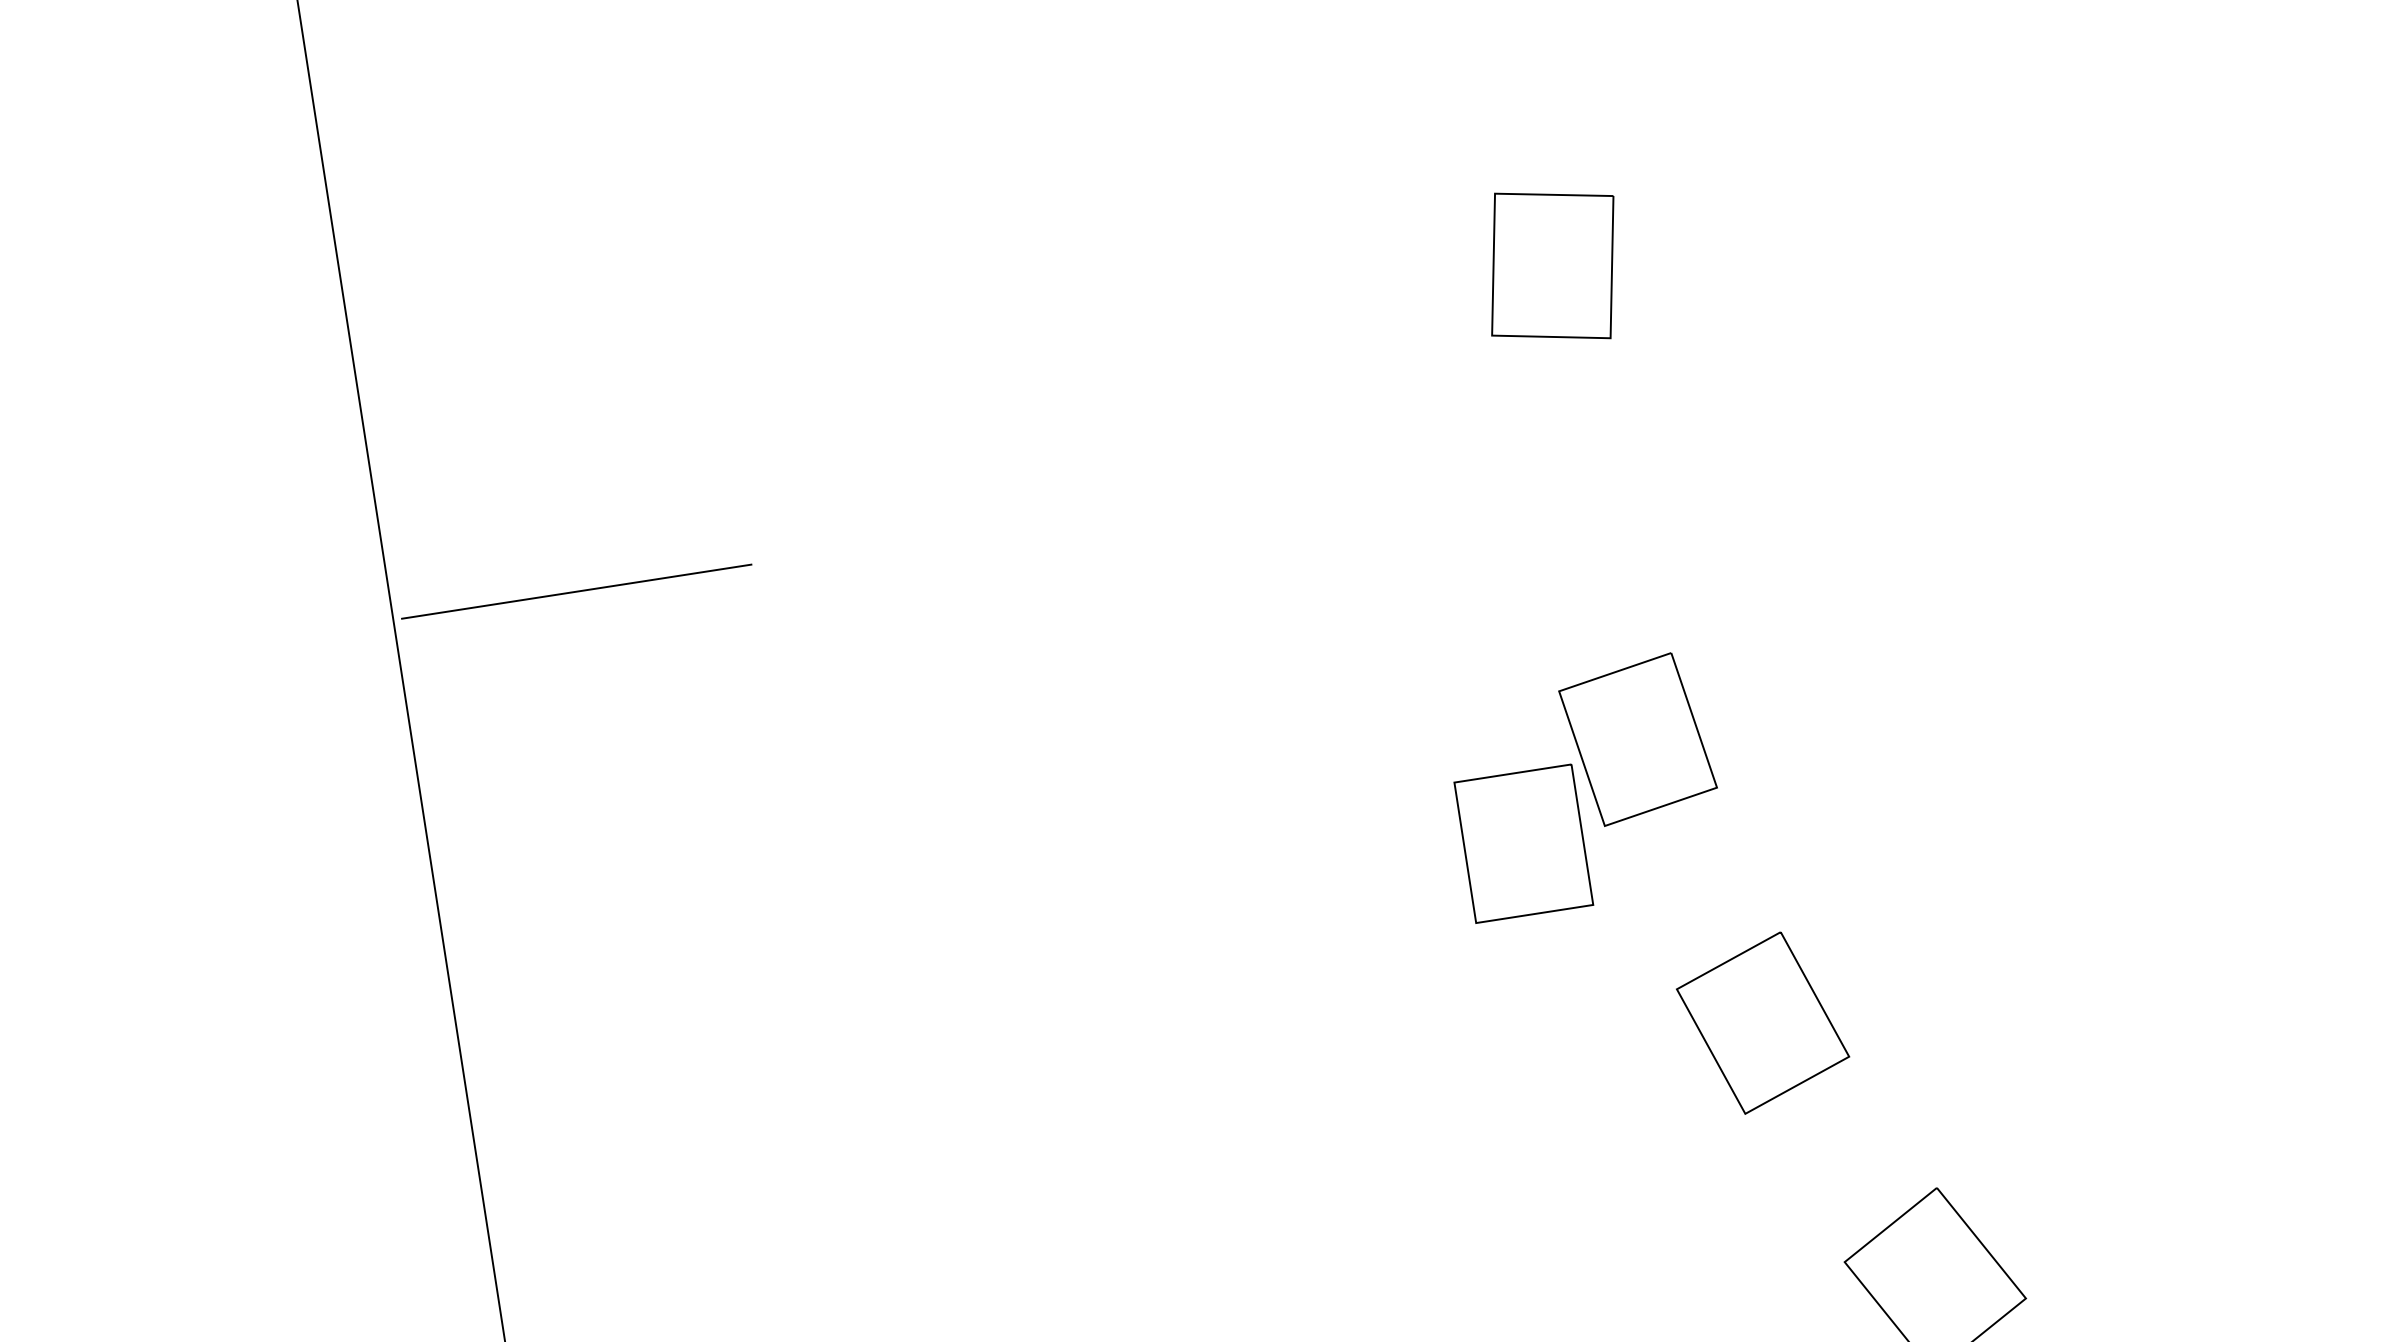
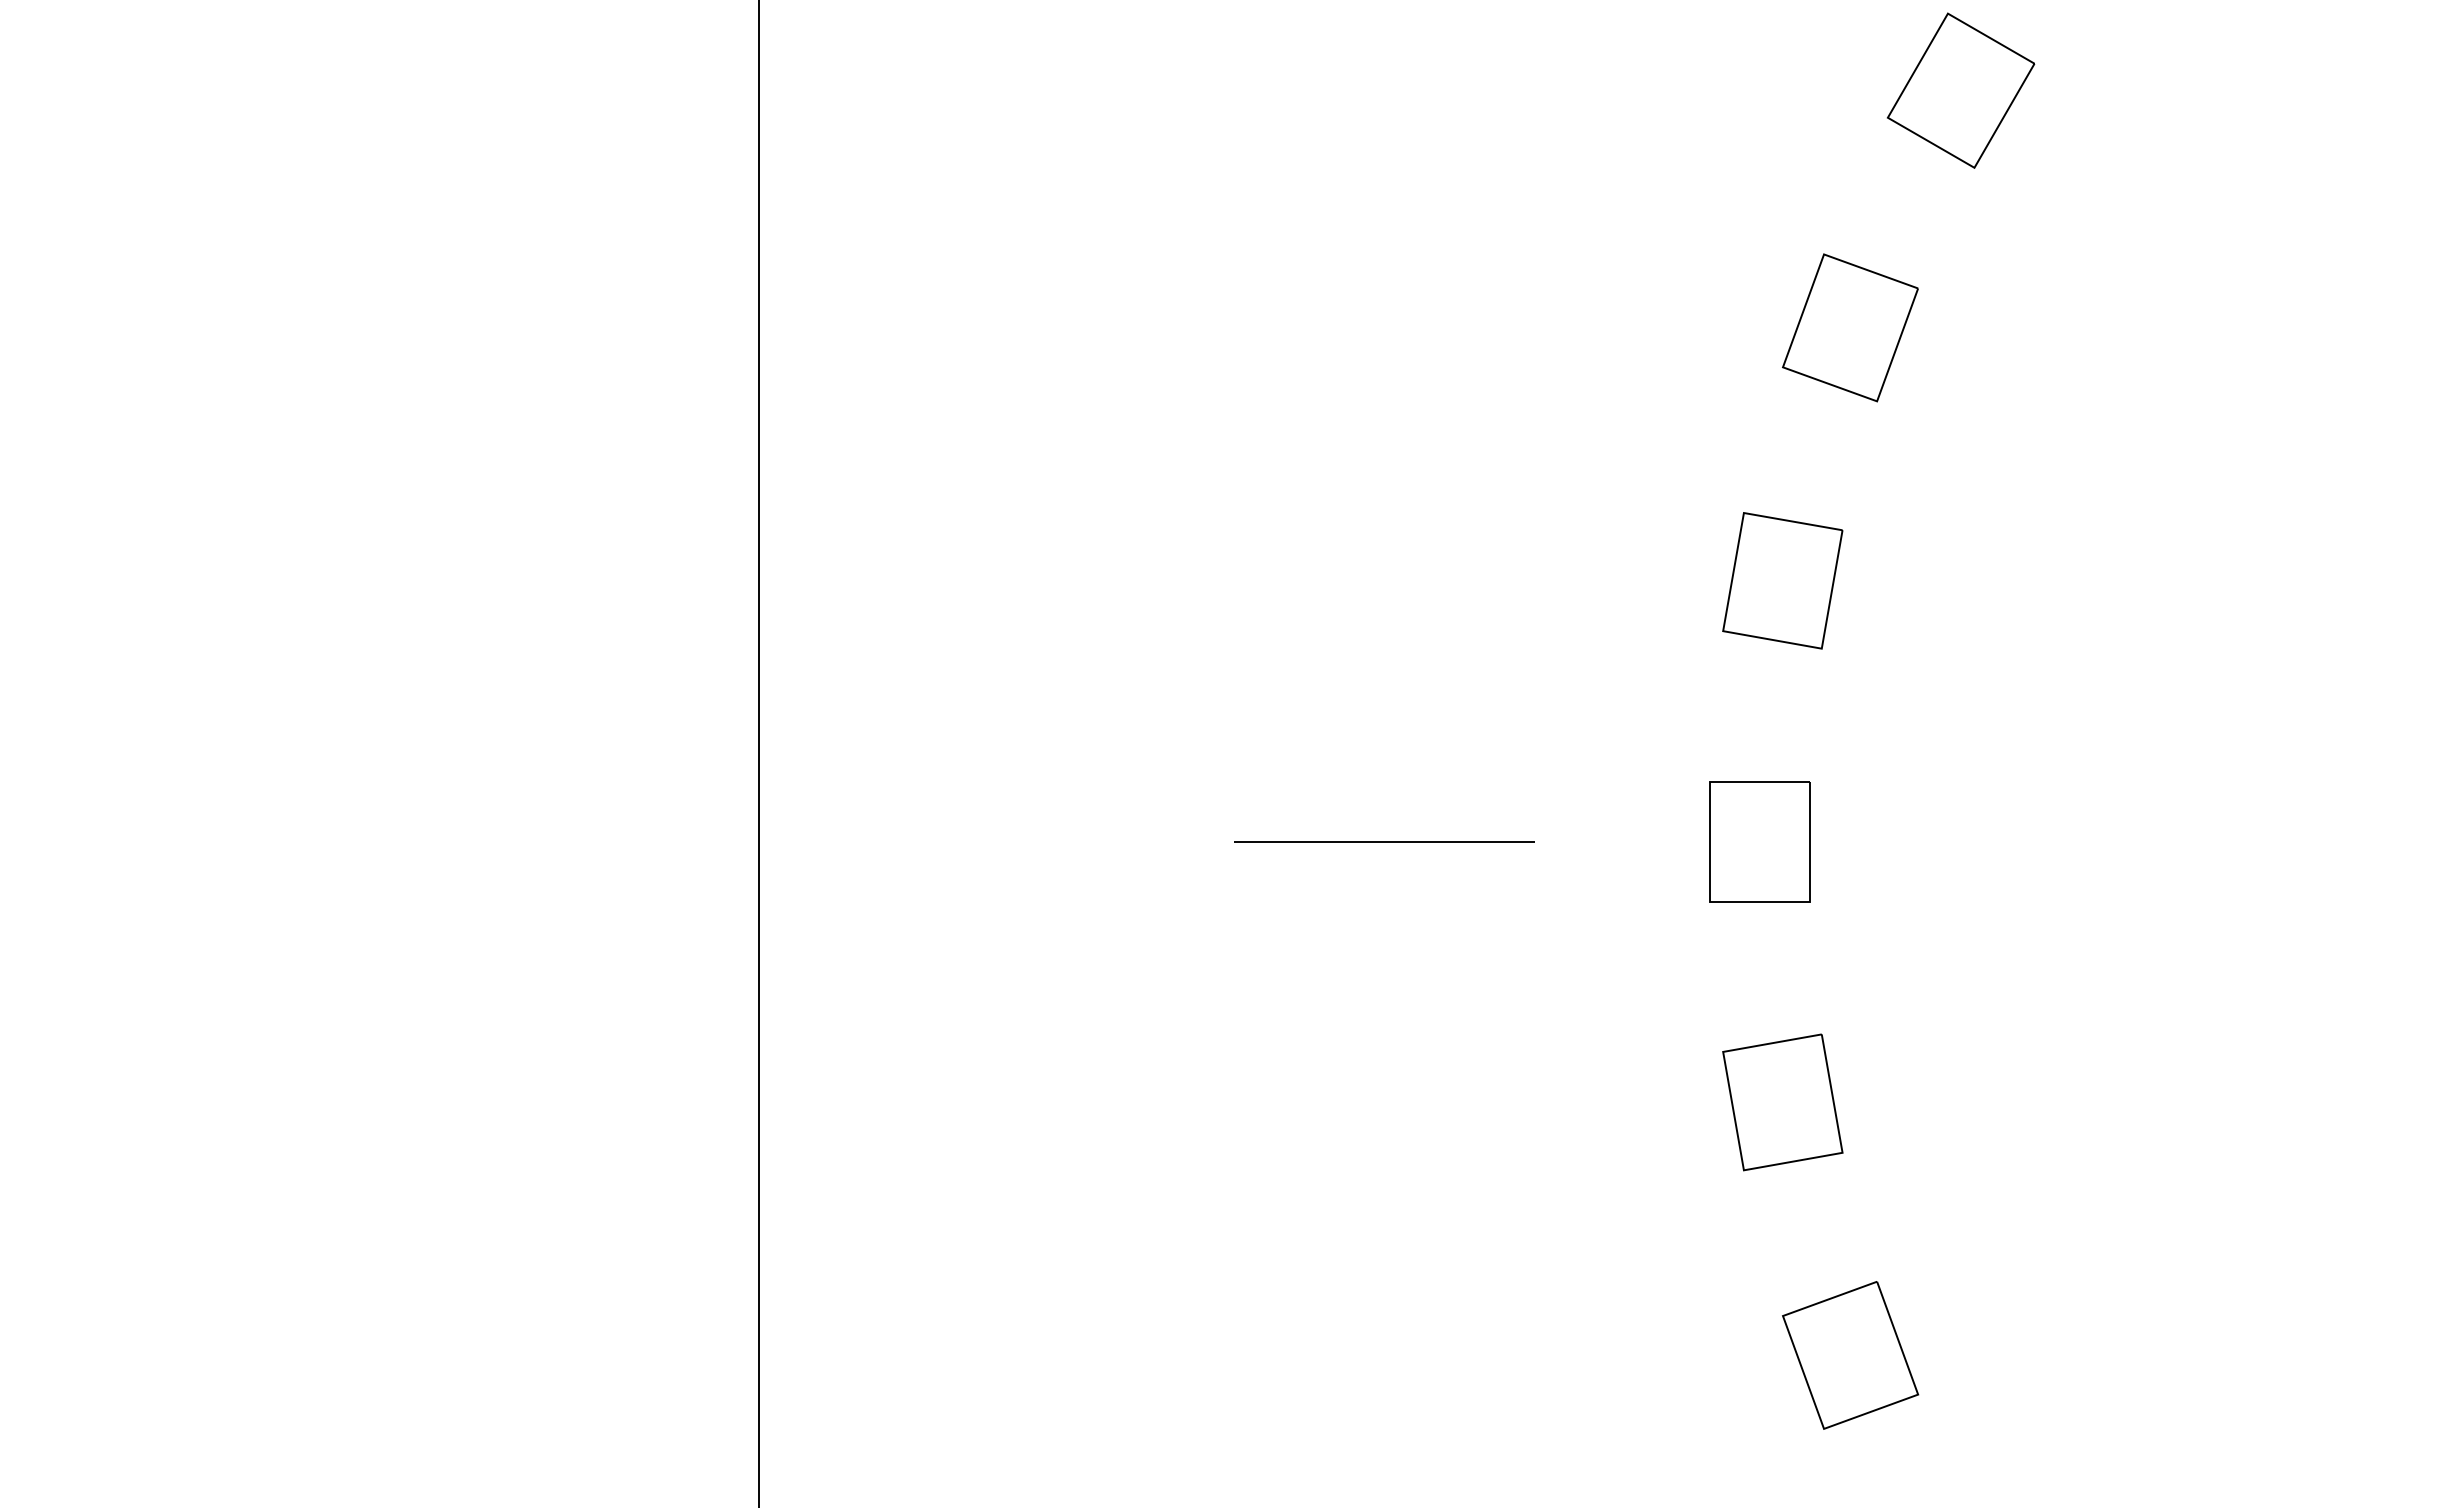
part: (1552, 265) -> (1782, 580), moved
line: (576, 591) -> (1384, 841), moved
part: (1523, 843) -> (1759, 841), moved

